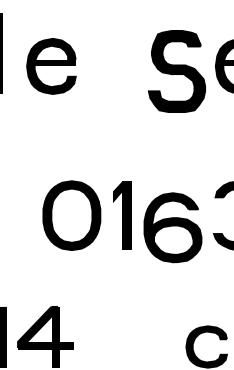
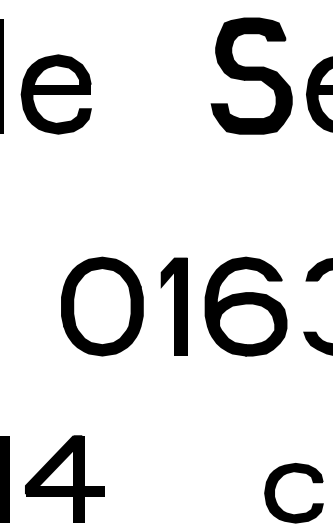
part: (51, 66) -> (56, 94), moved
part: (176, 71) -> (251, 76), moved
part: (172, 227) -> (245, 306), moved

